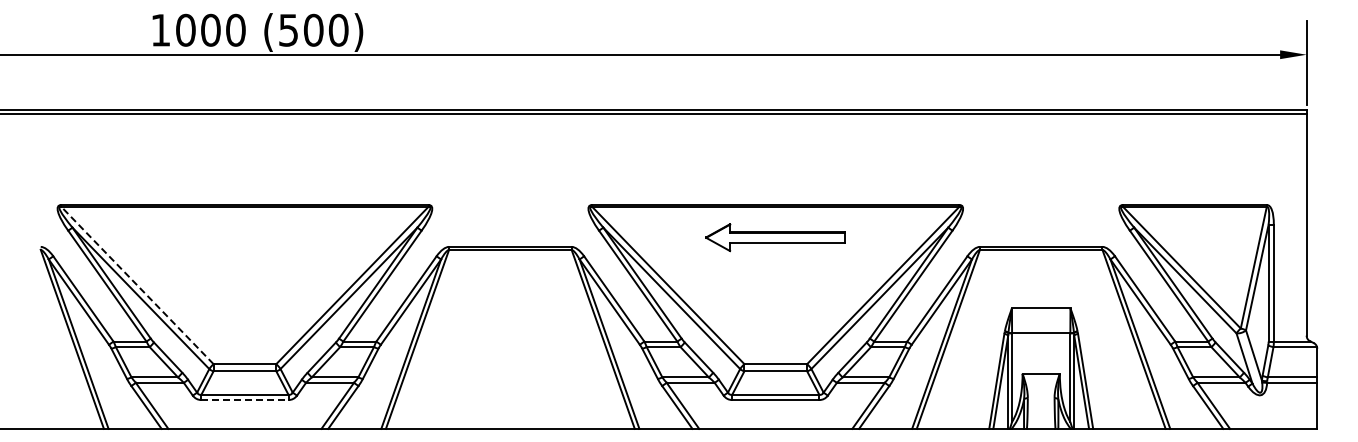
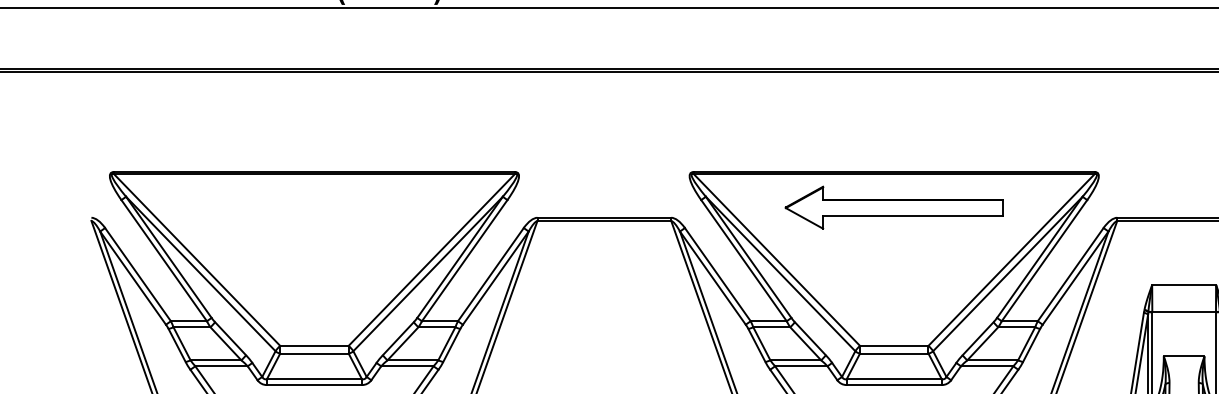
part: (775, 237) -> (893, 207), size x1.43
line: (137, 285) -> (197, 259), dashed -> solid
line: (244, 400) -> (313, 385), dashed -> solid

